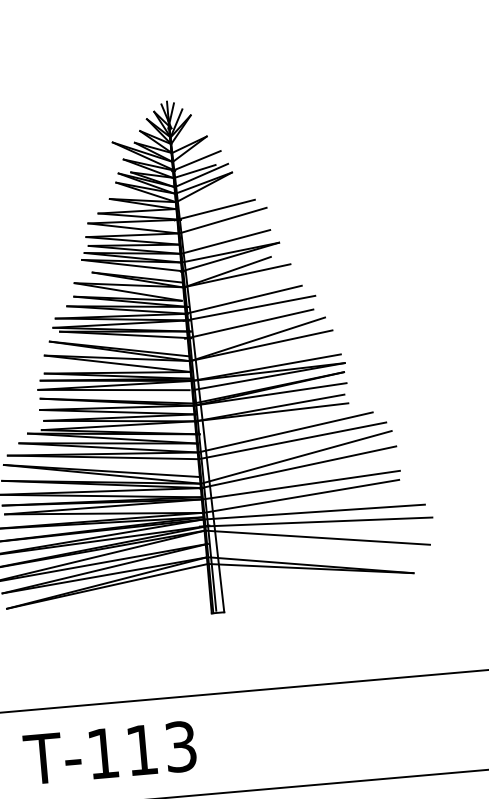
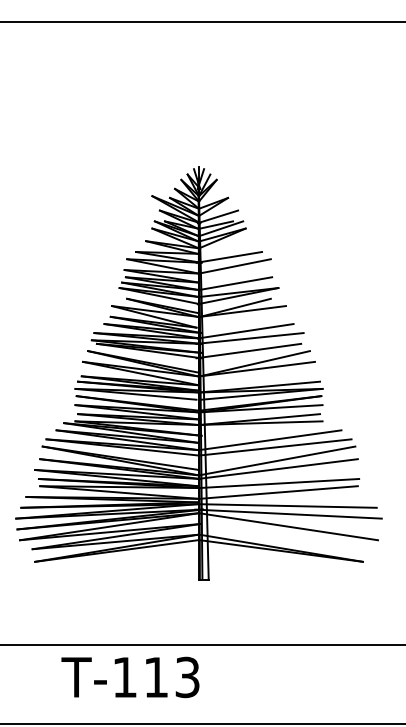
text: (110, 753) -> (130, 677), moved

